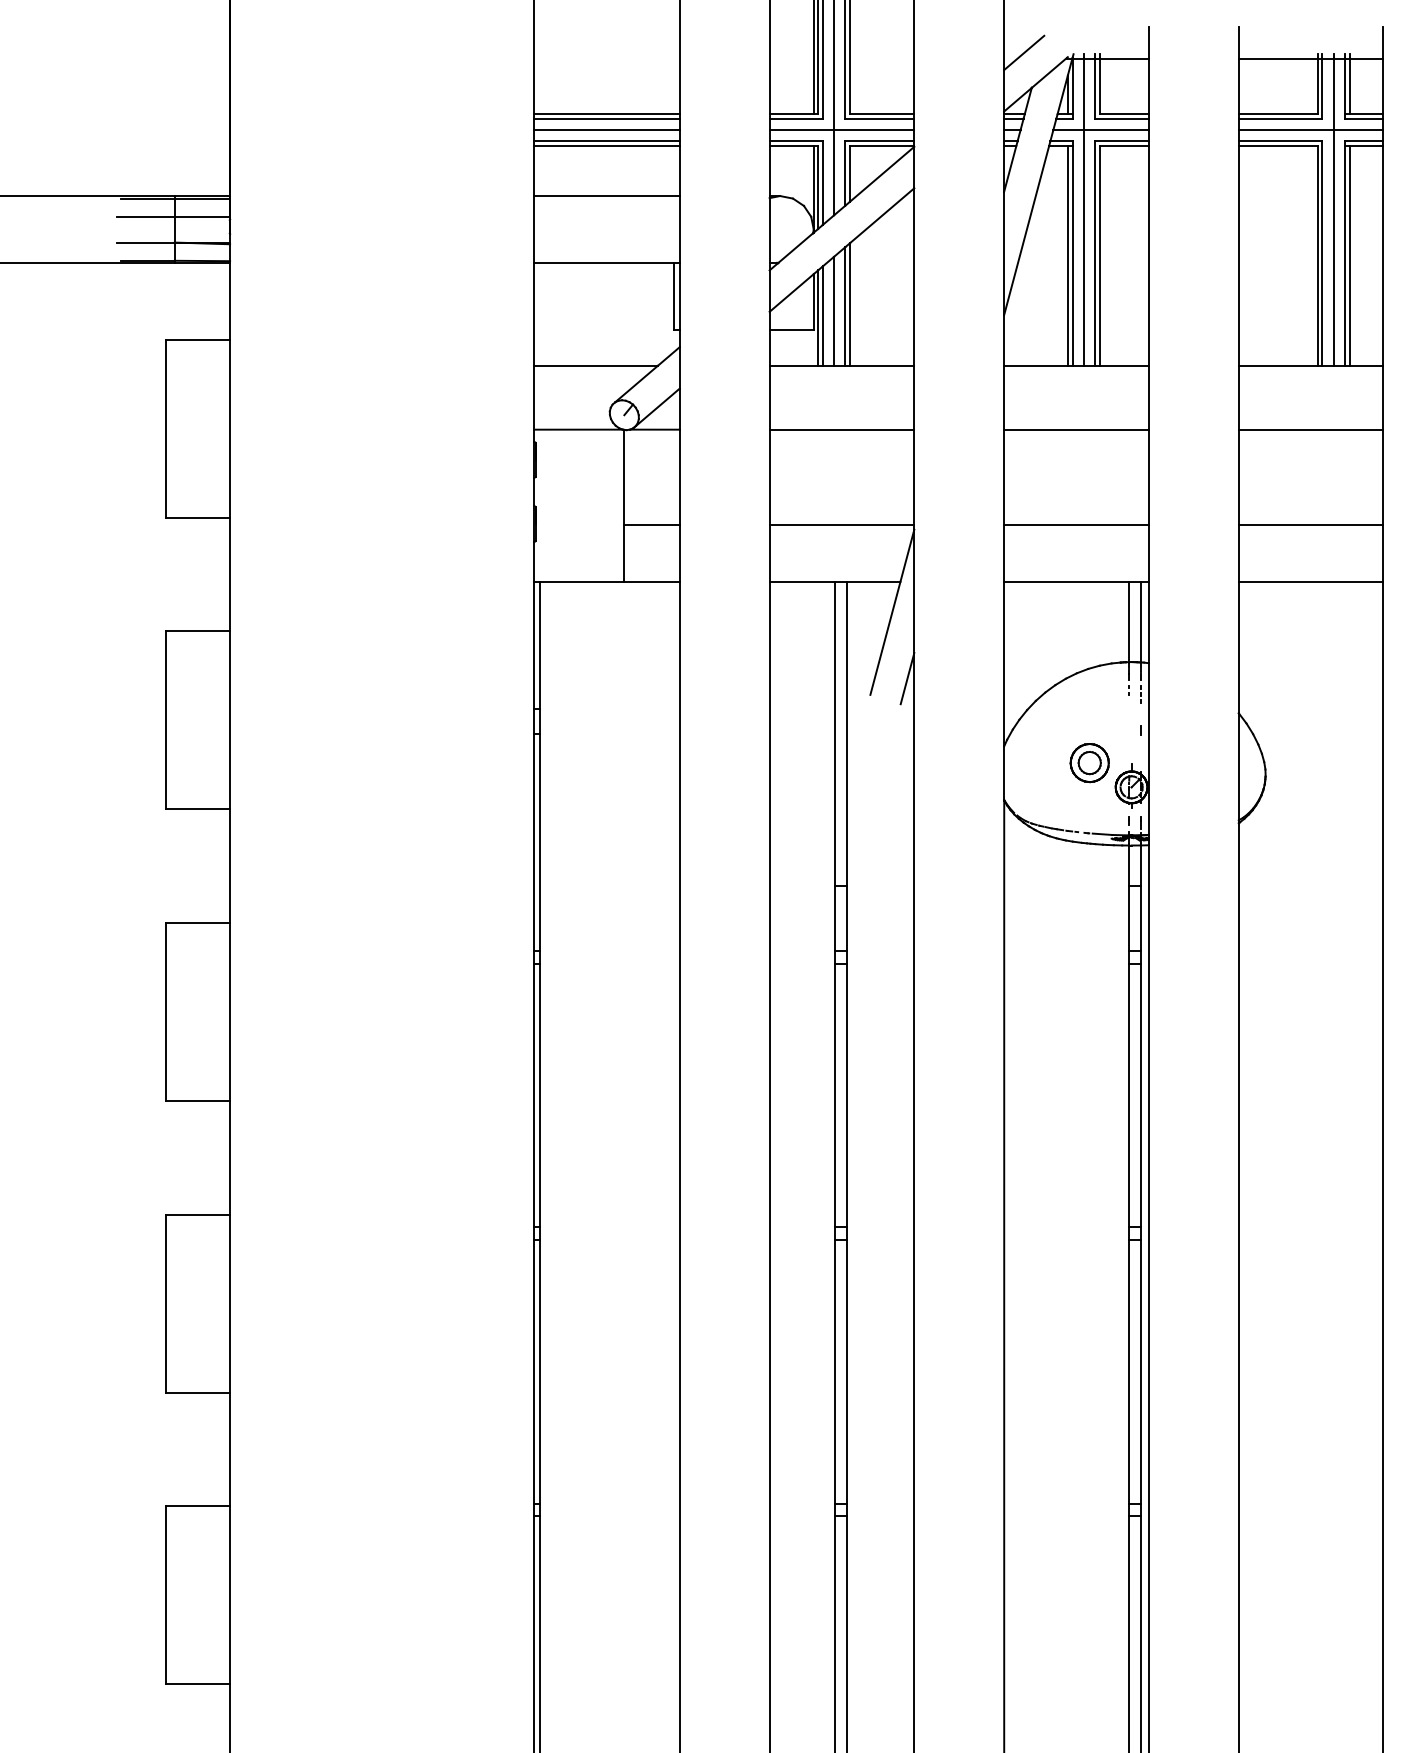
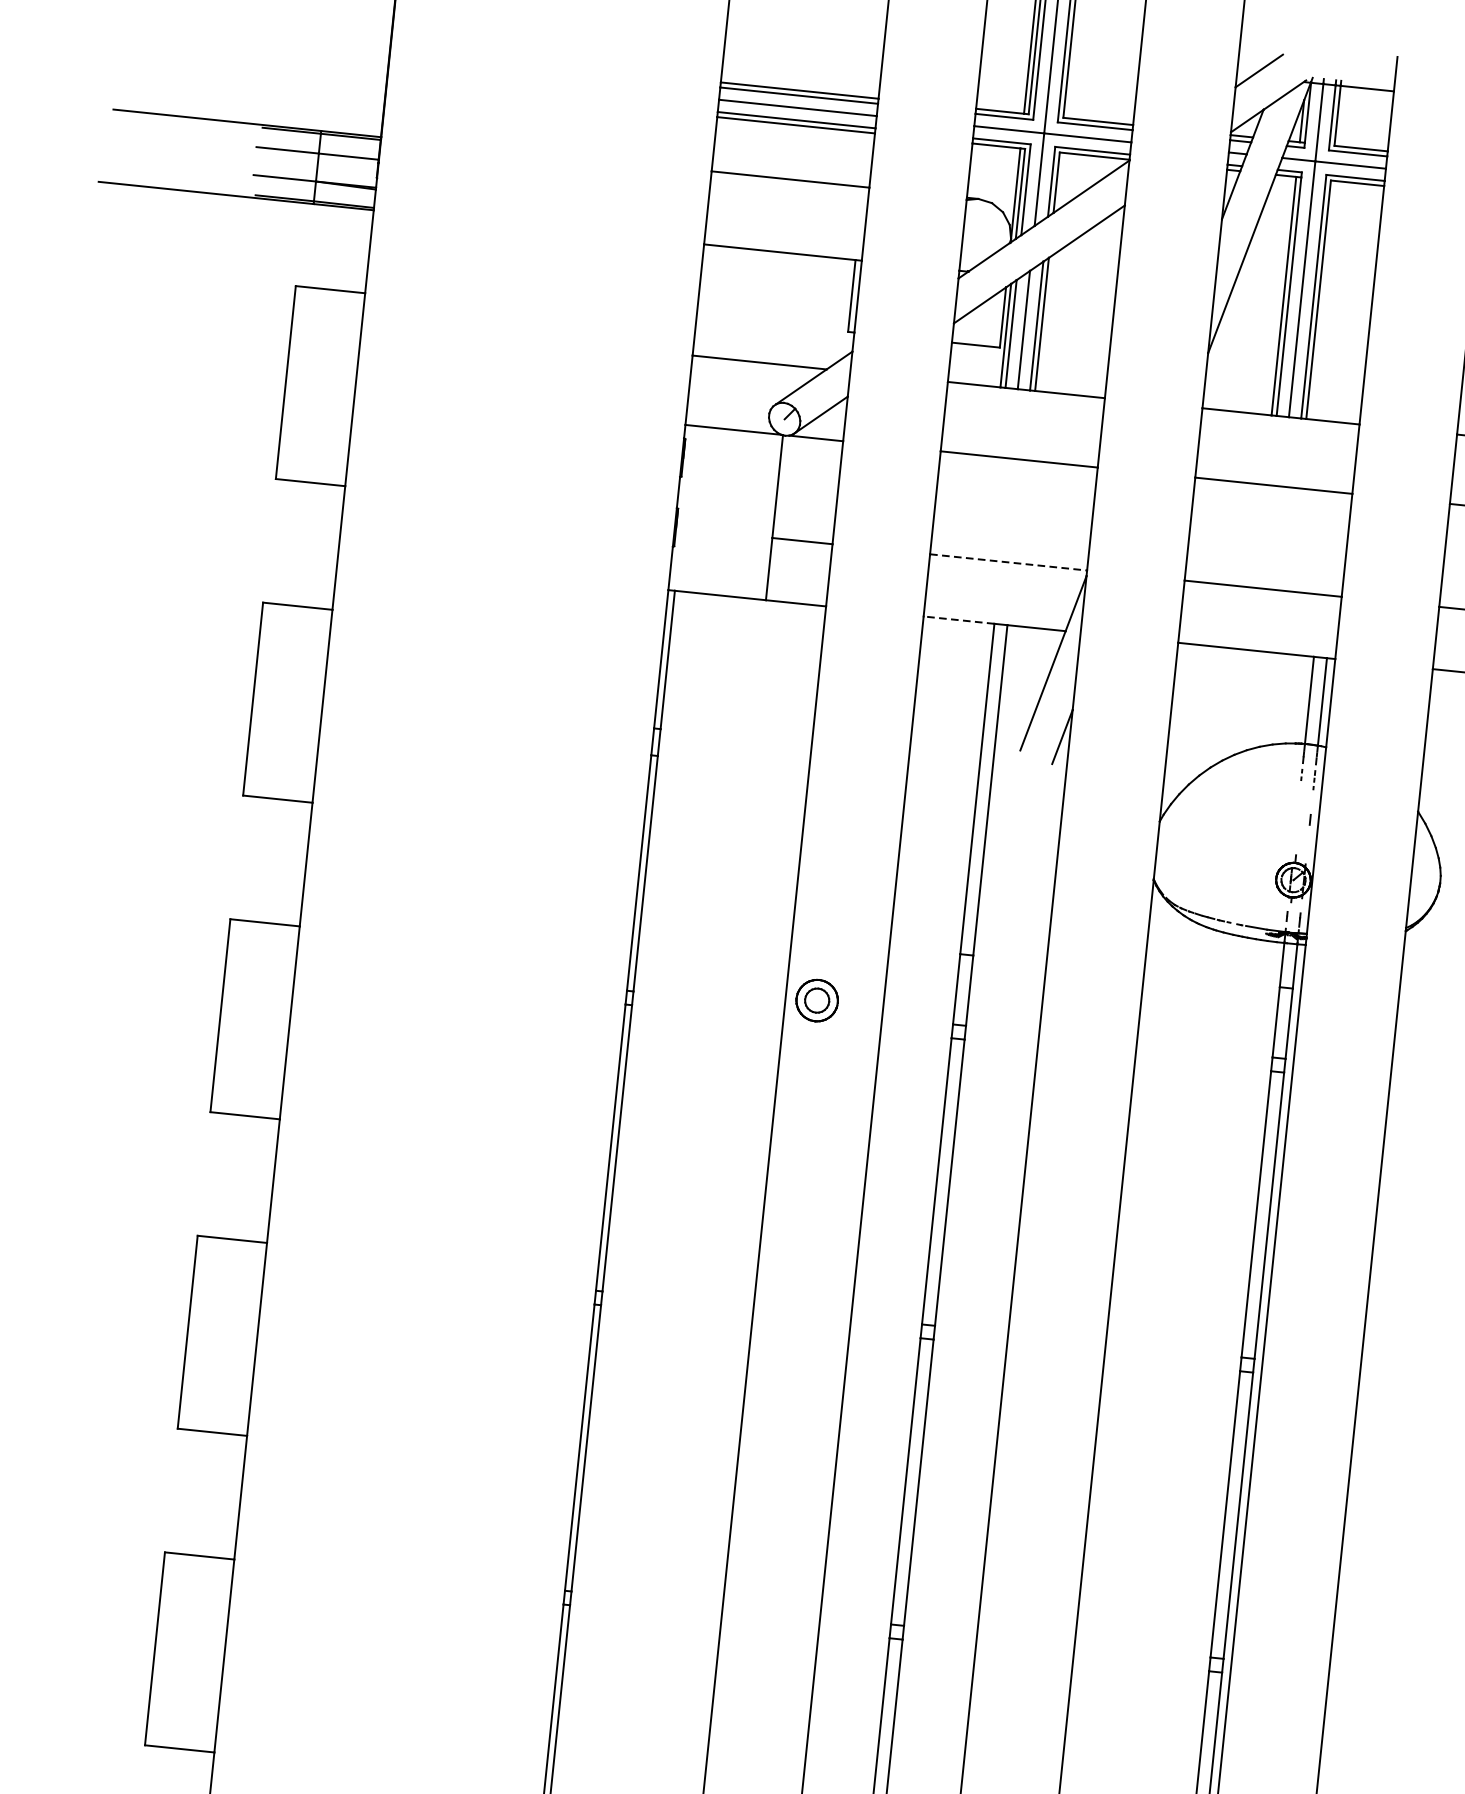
line: (842, 524) -> (1009, 562), solid -> dashed
line: (802, 581) -> (959, 619), solid -> dashed
part: (1089, 763) -> (816, 1001), moved

